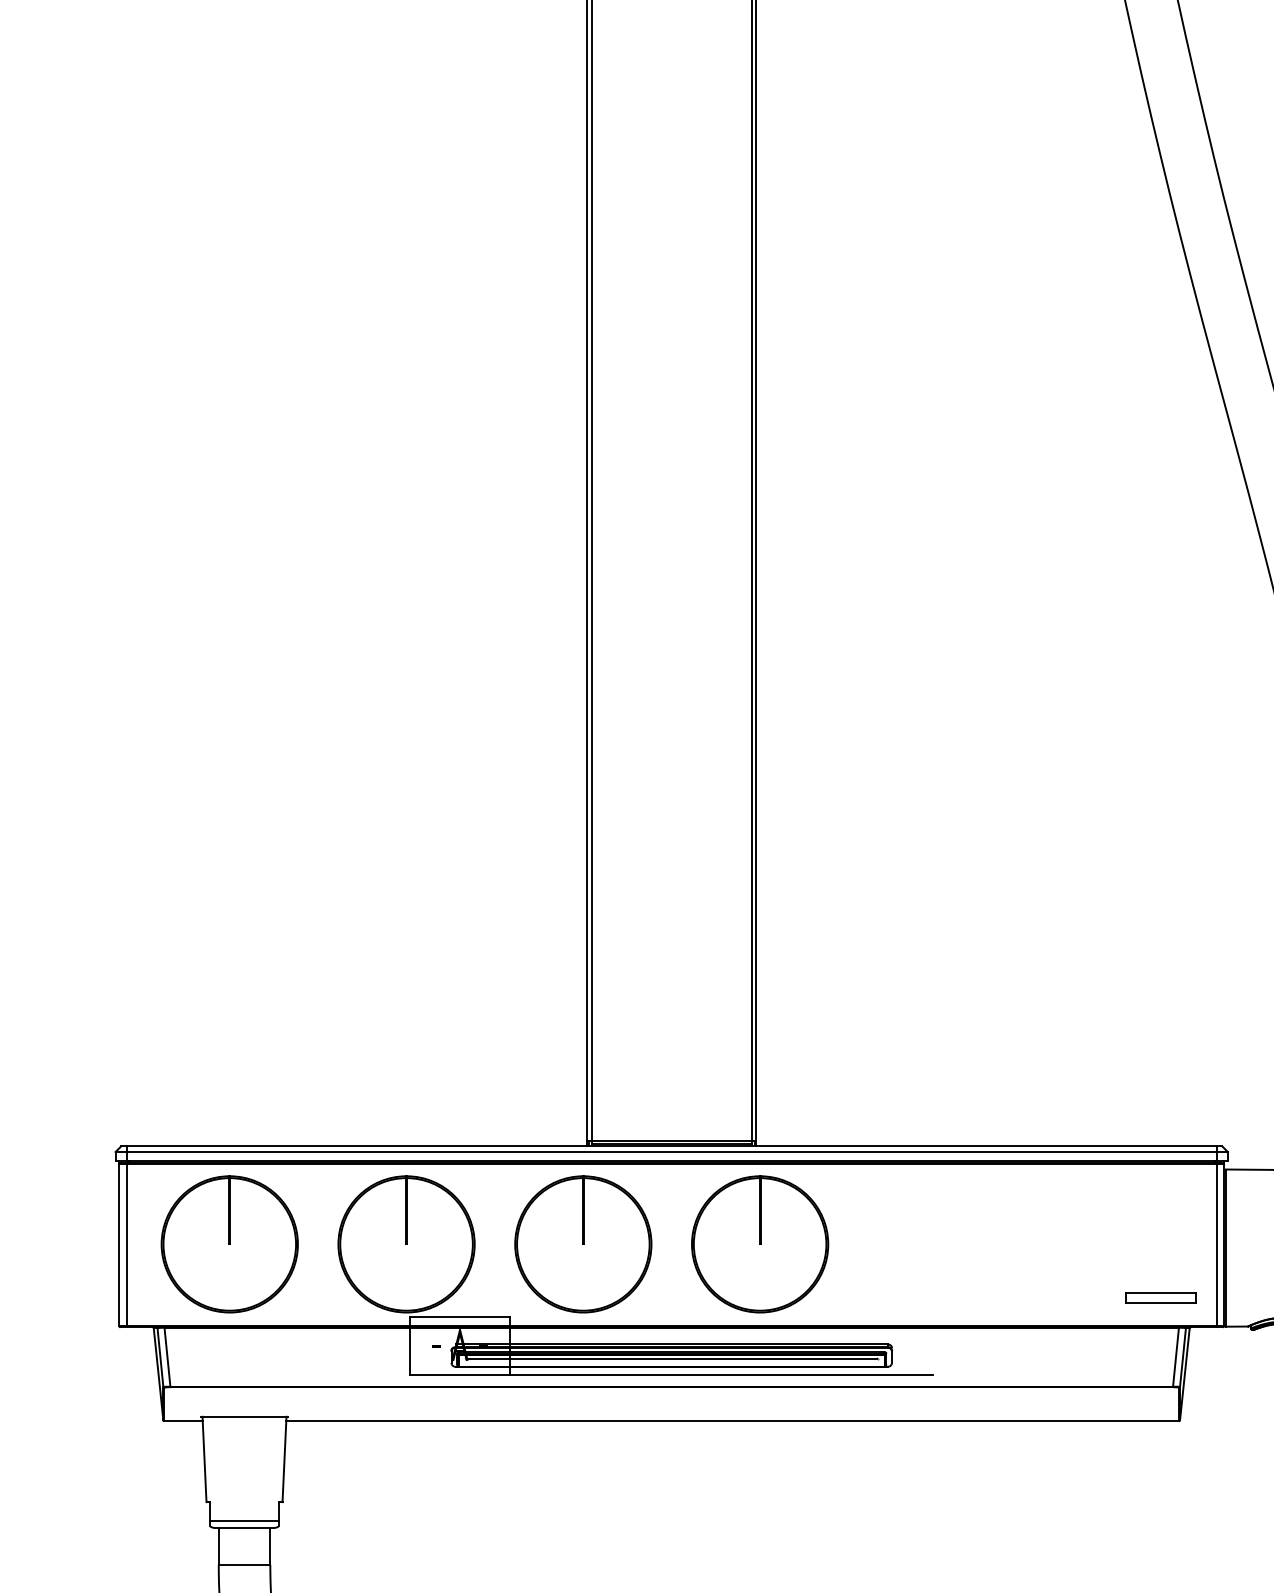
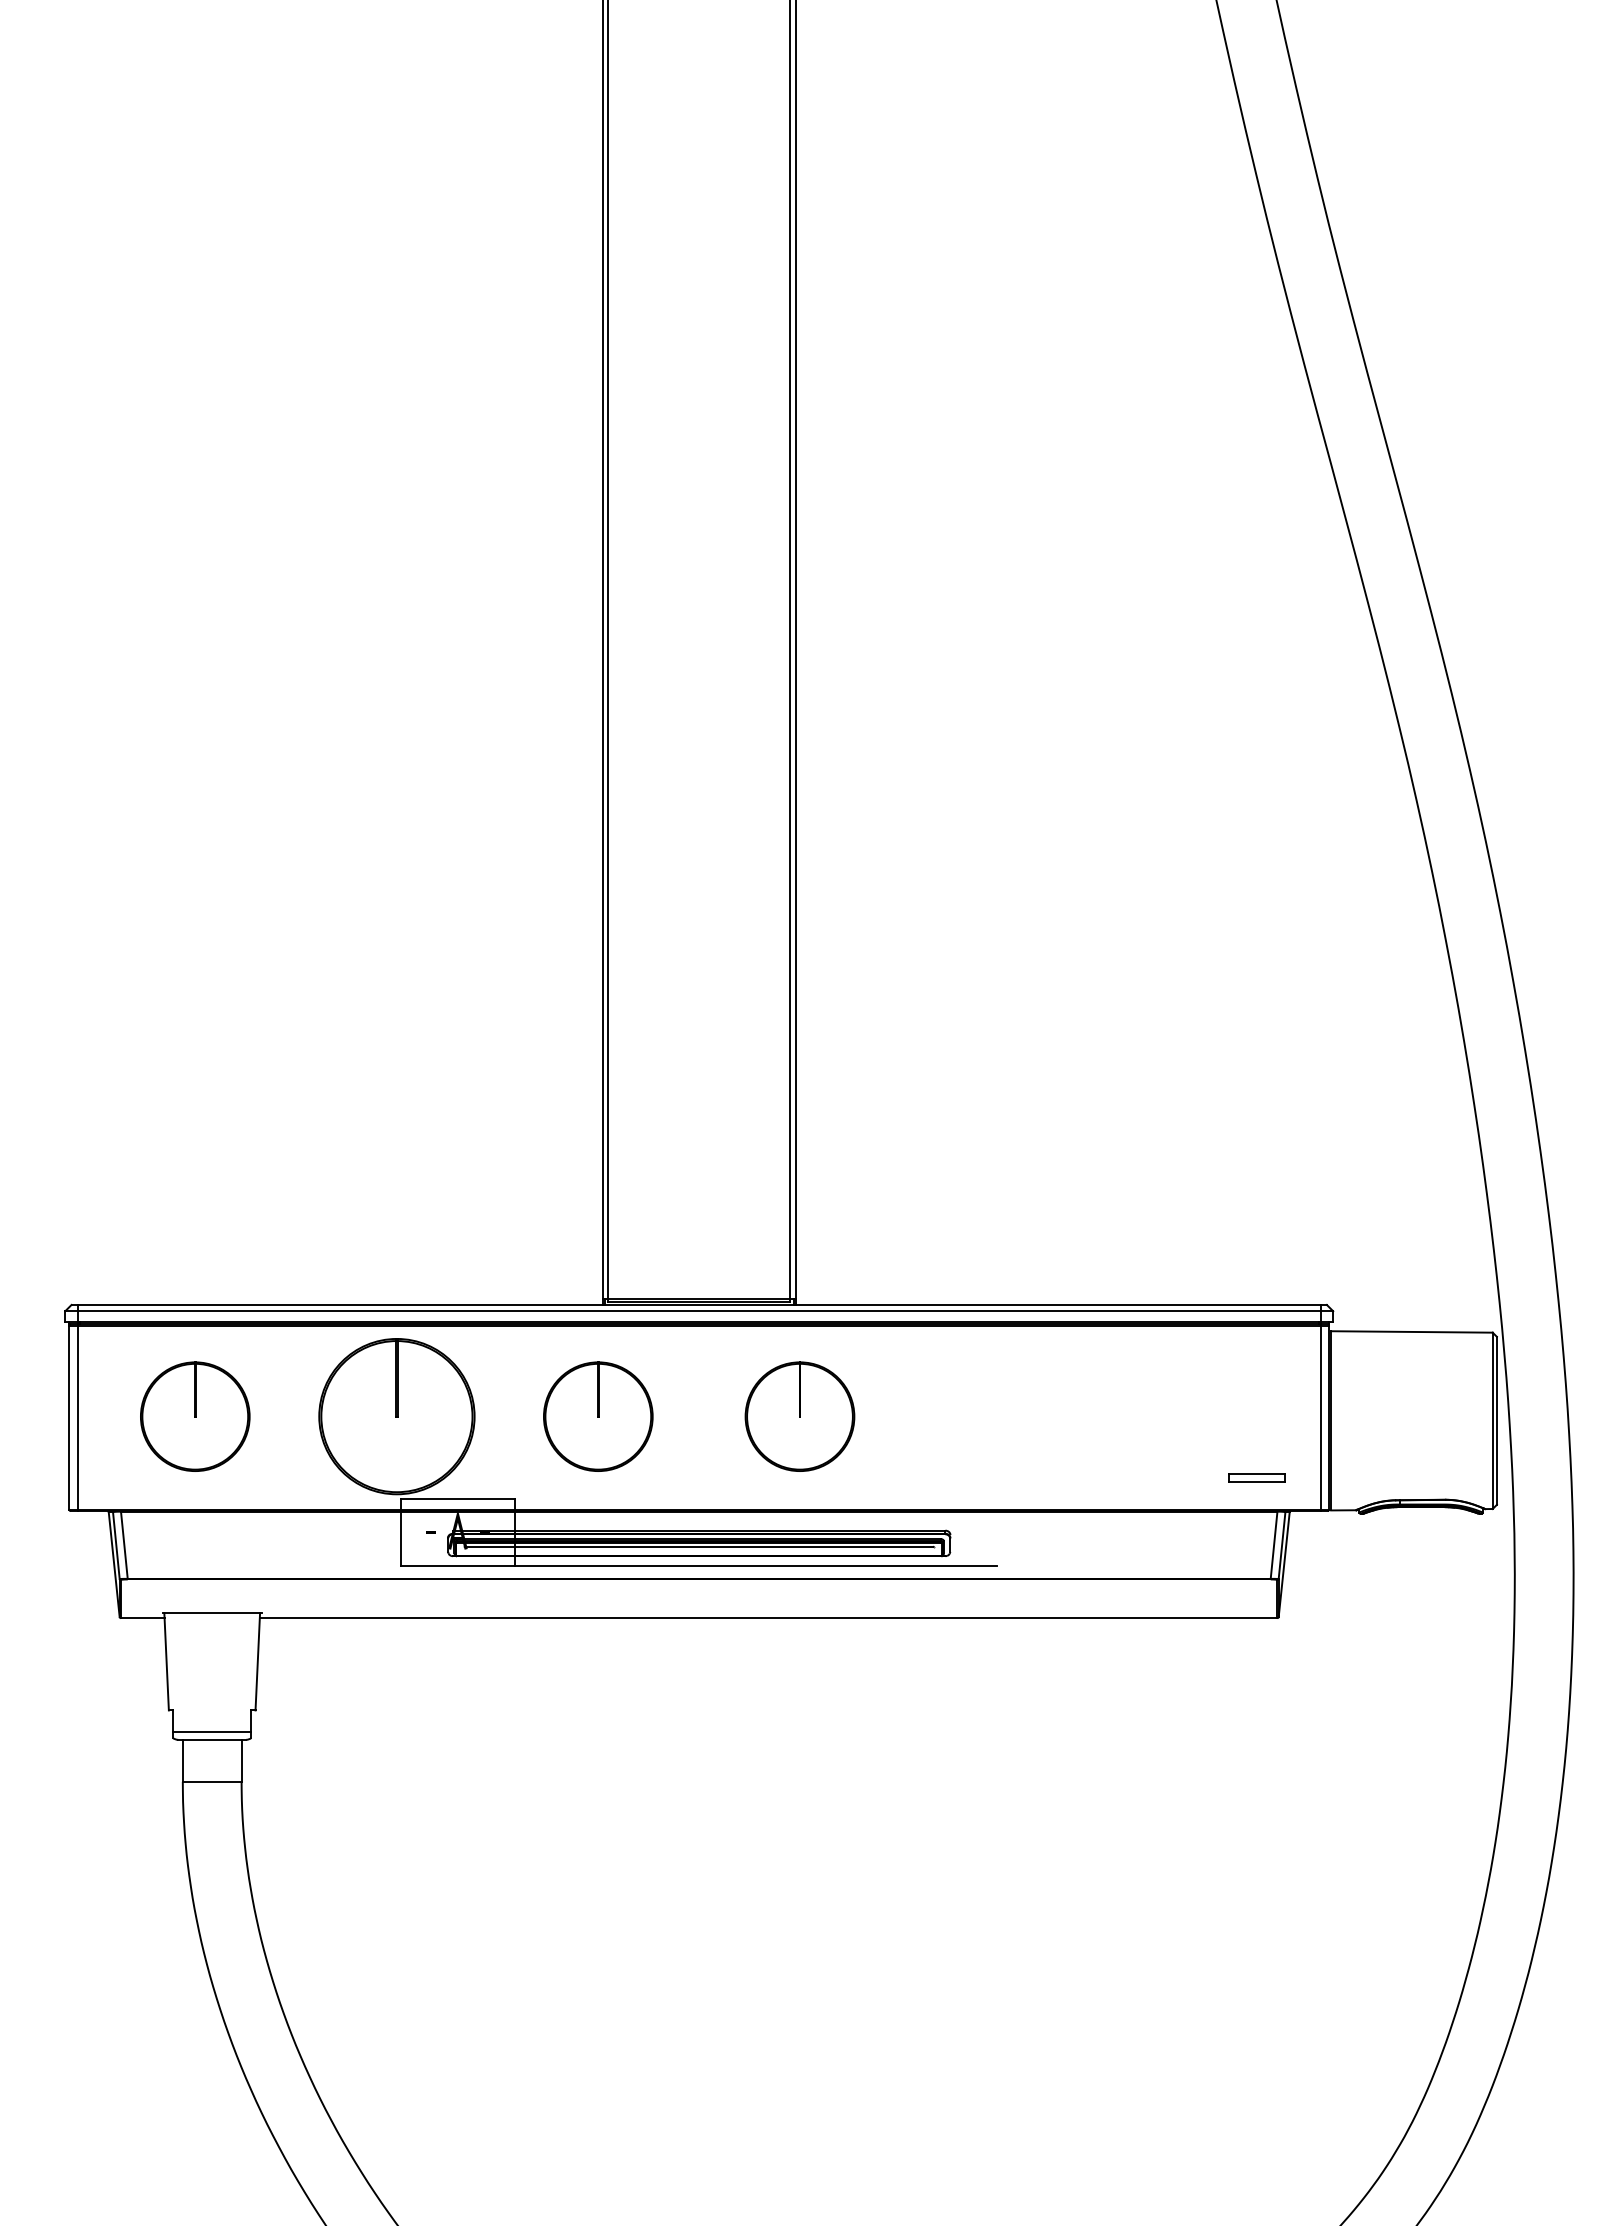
part: (228, 1244) -> (194, 1416), size x0.7
part: (582, 1244) -> (597, 1416), size x0.7
part: (759, 1244) -> (799, 1416), size x0.7
part: (1160, 1297) -> (1256, 1477), size x0.7

